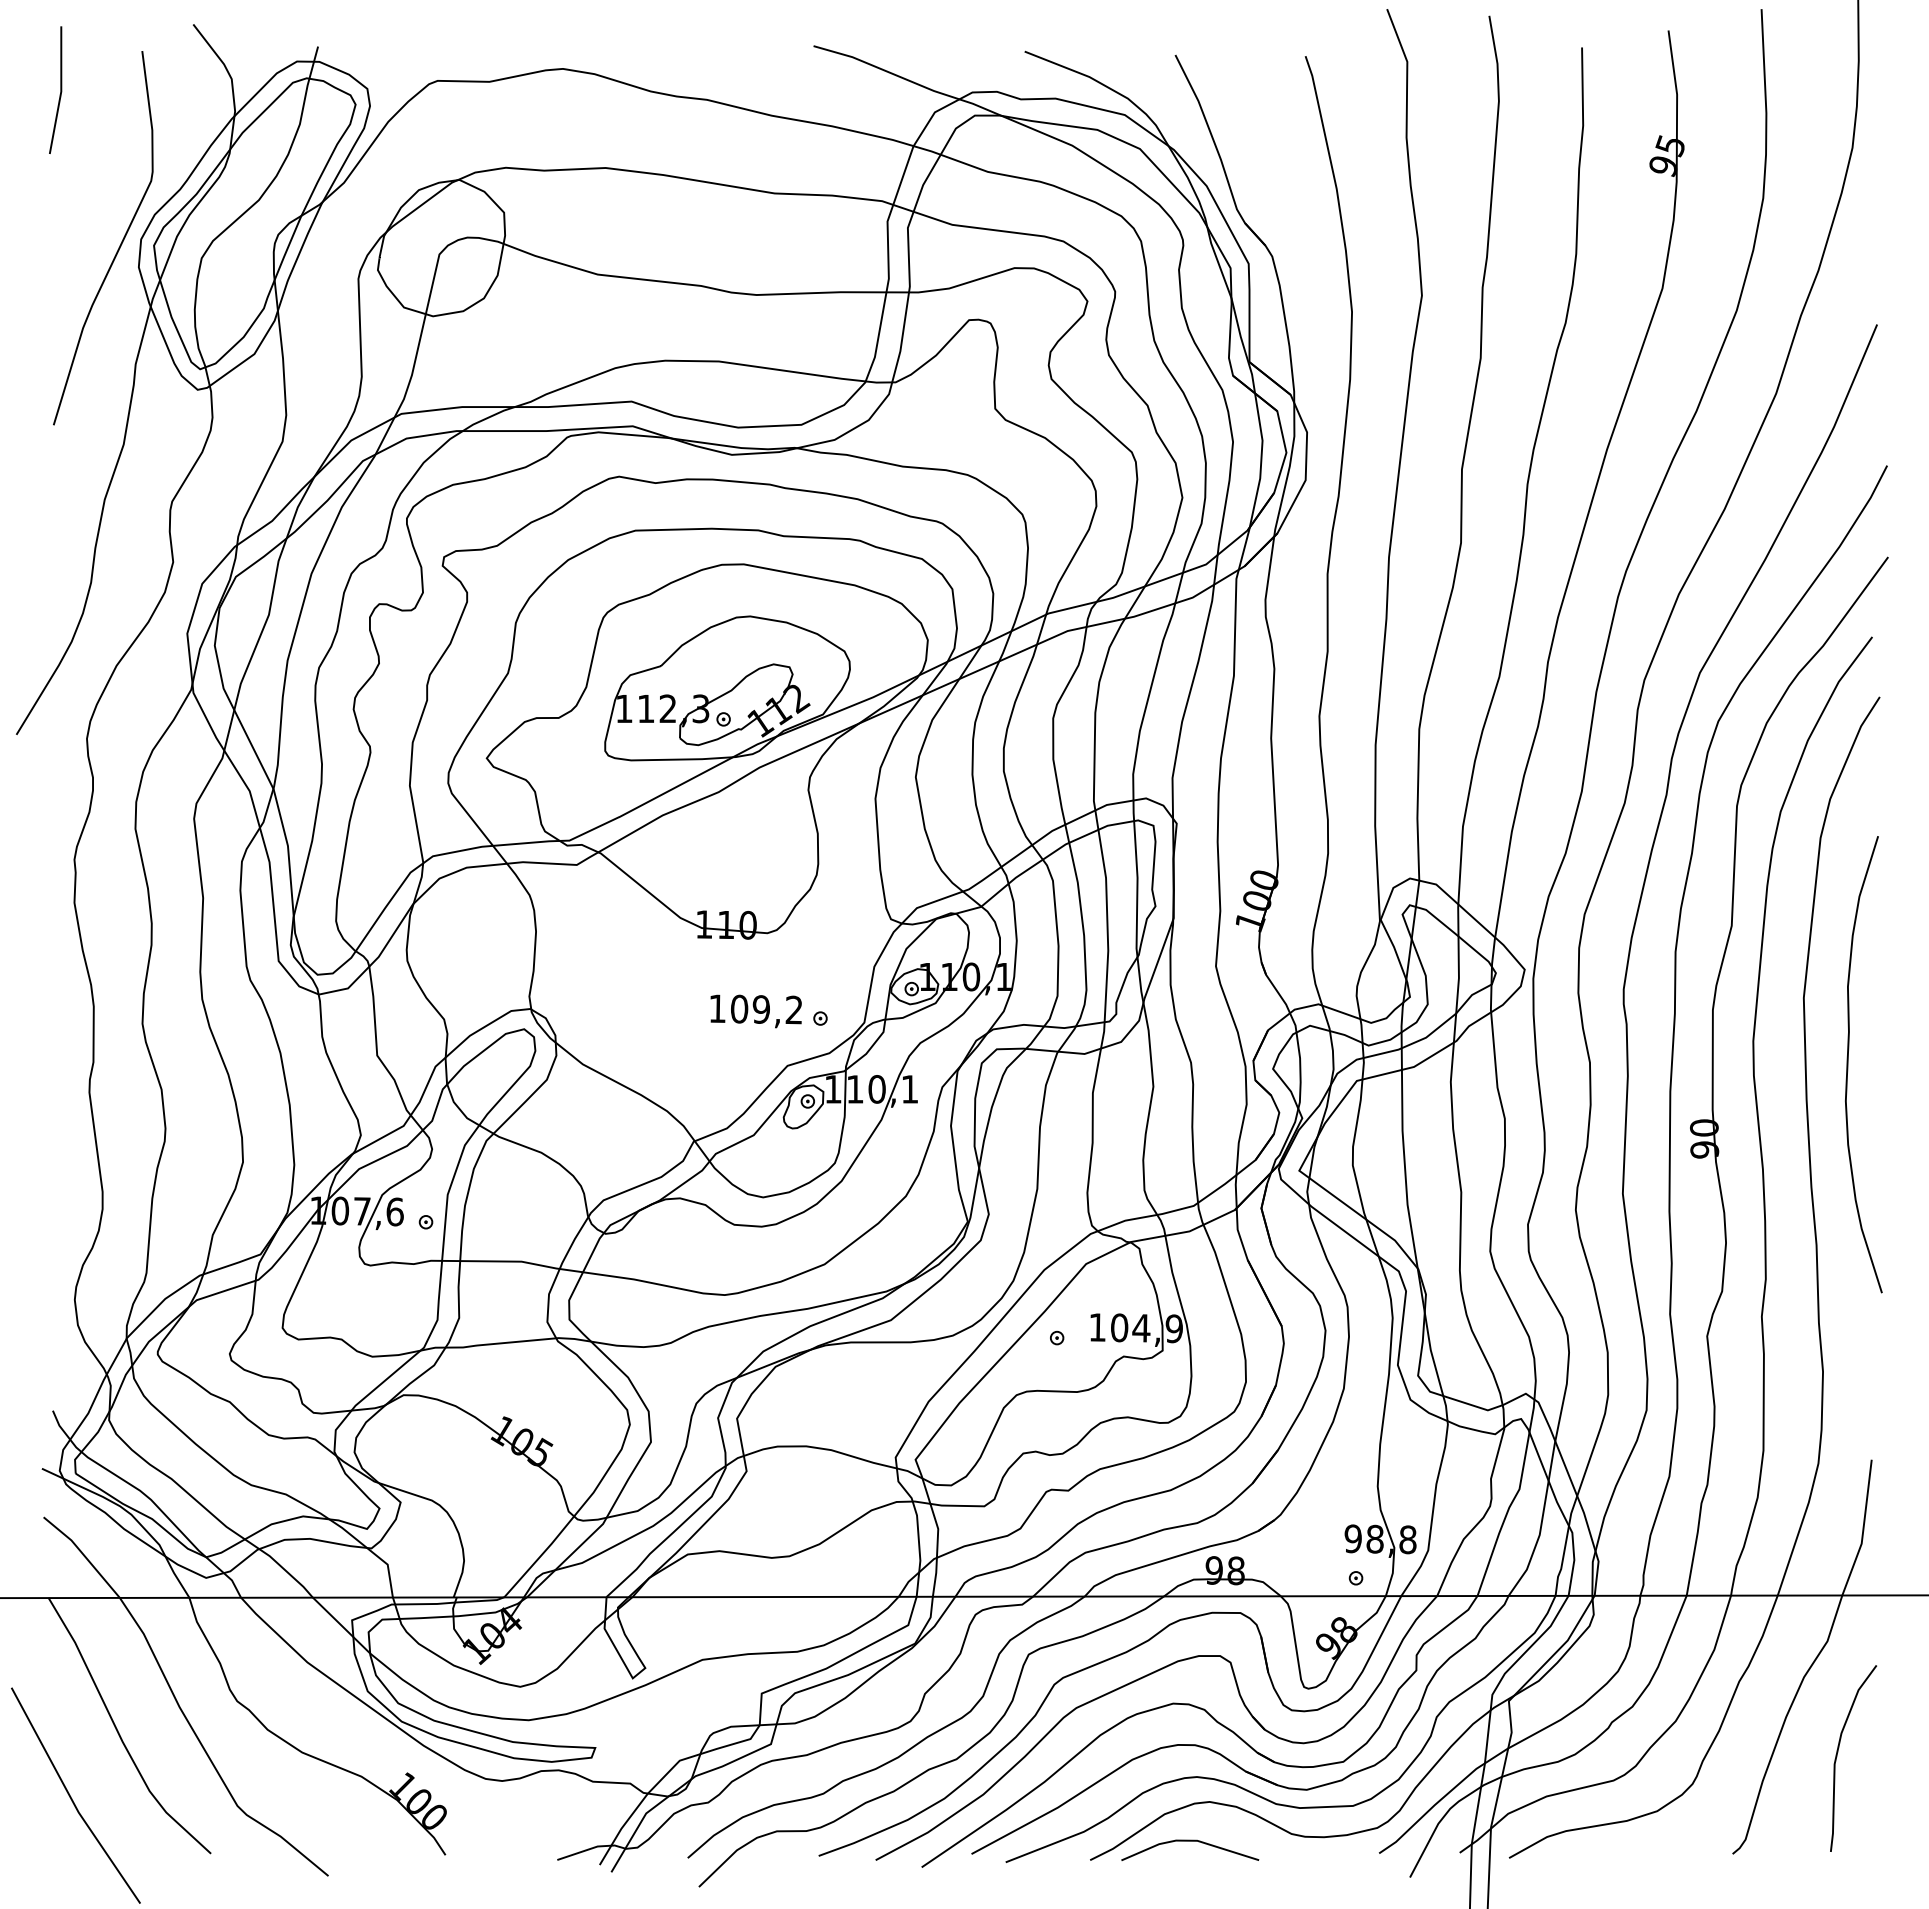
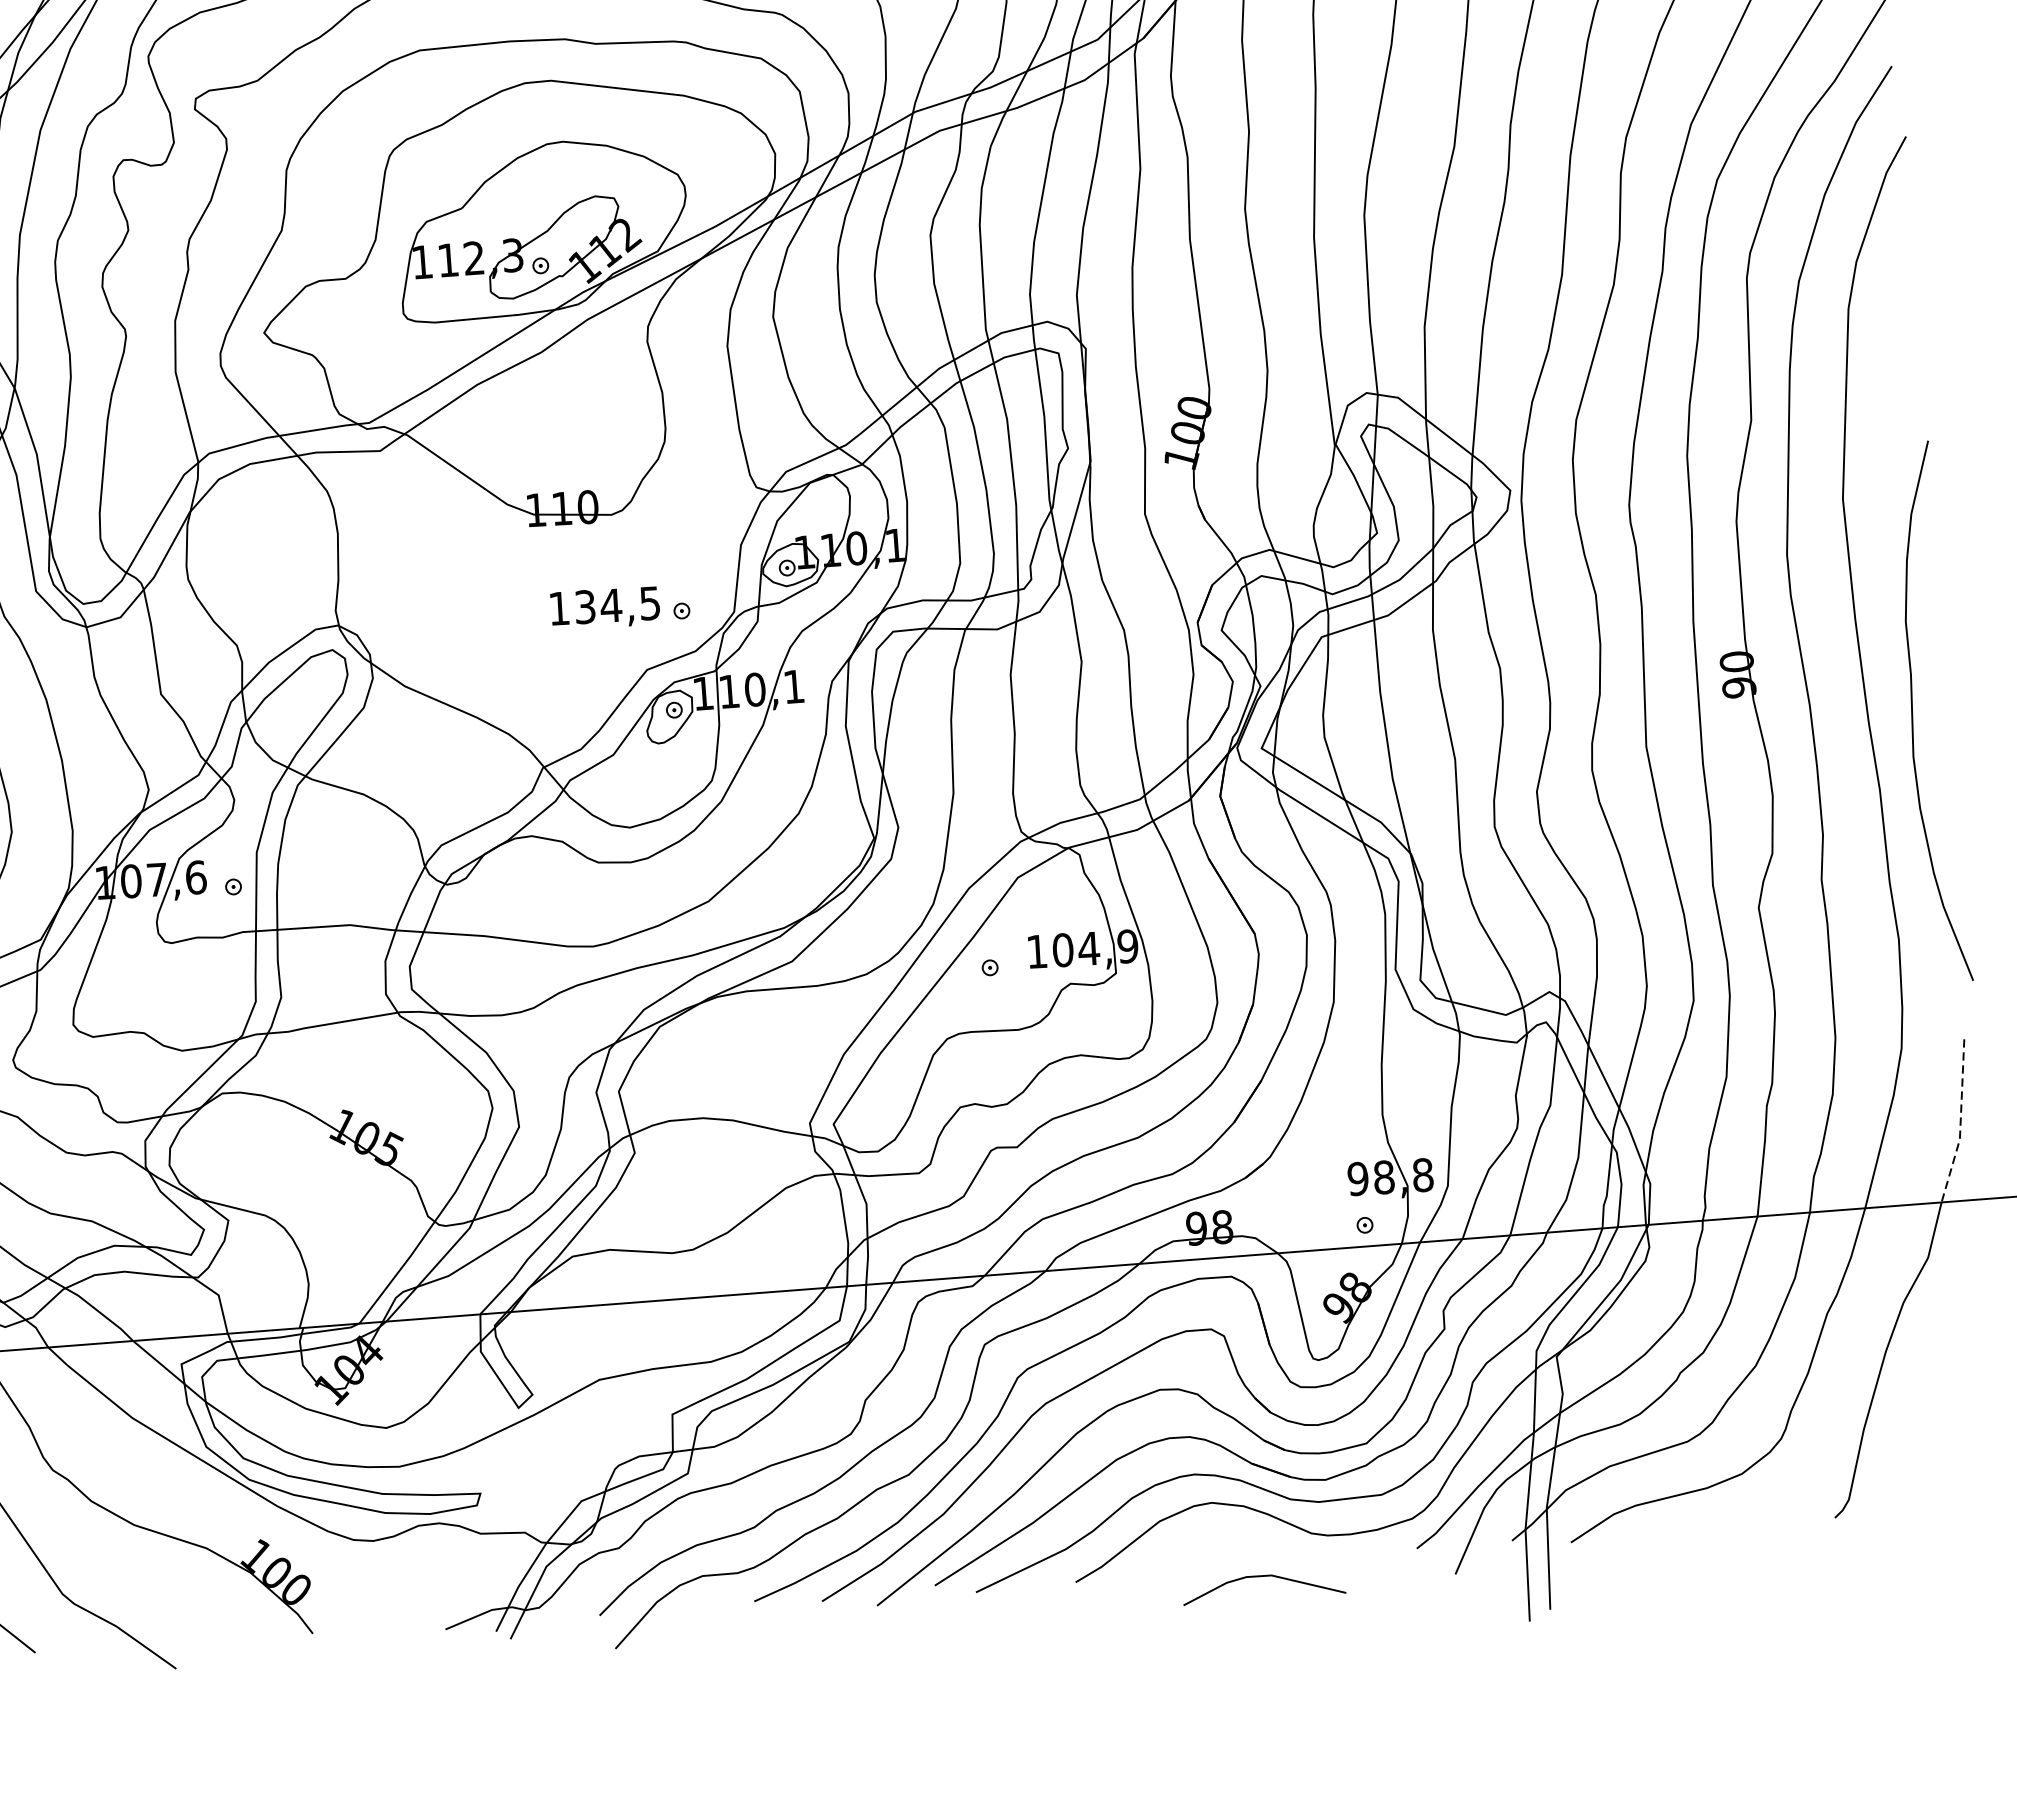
text: (766, 1009) -> (617, 605), 109,2 -> 134,5
curve: (1848, 1064) -> (1913, 713), moved
line: (1863, 1529) -> (1960, 1122), solid -> dashed
curve: (1837, 1757) -> (1950, 1394), removed
line: (1190, 1841) -> (1263, 1576), moved

